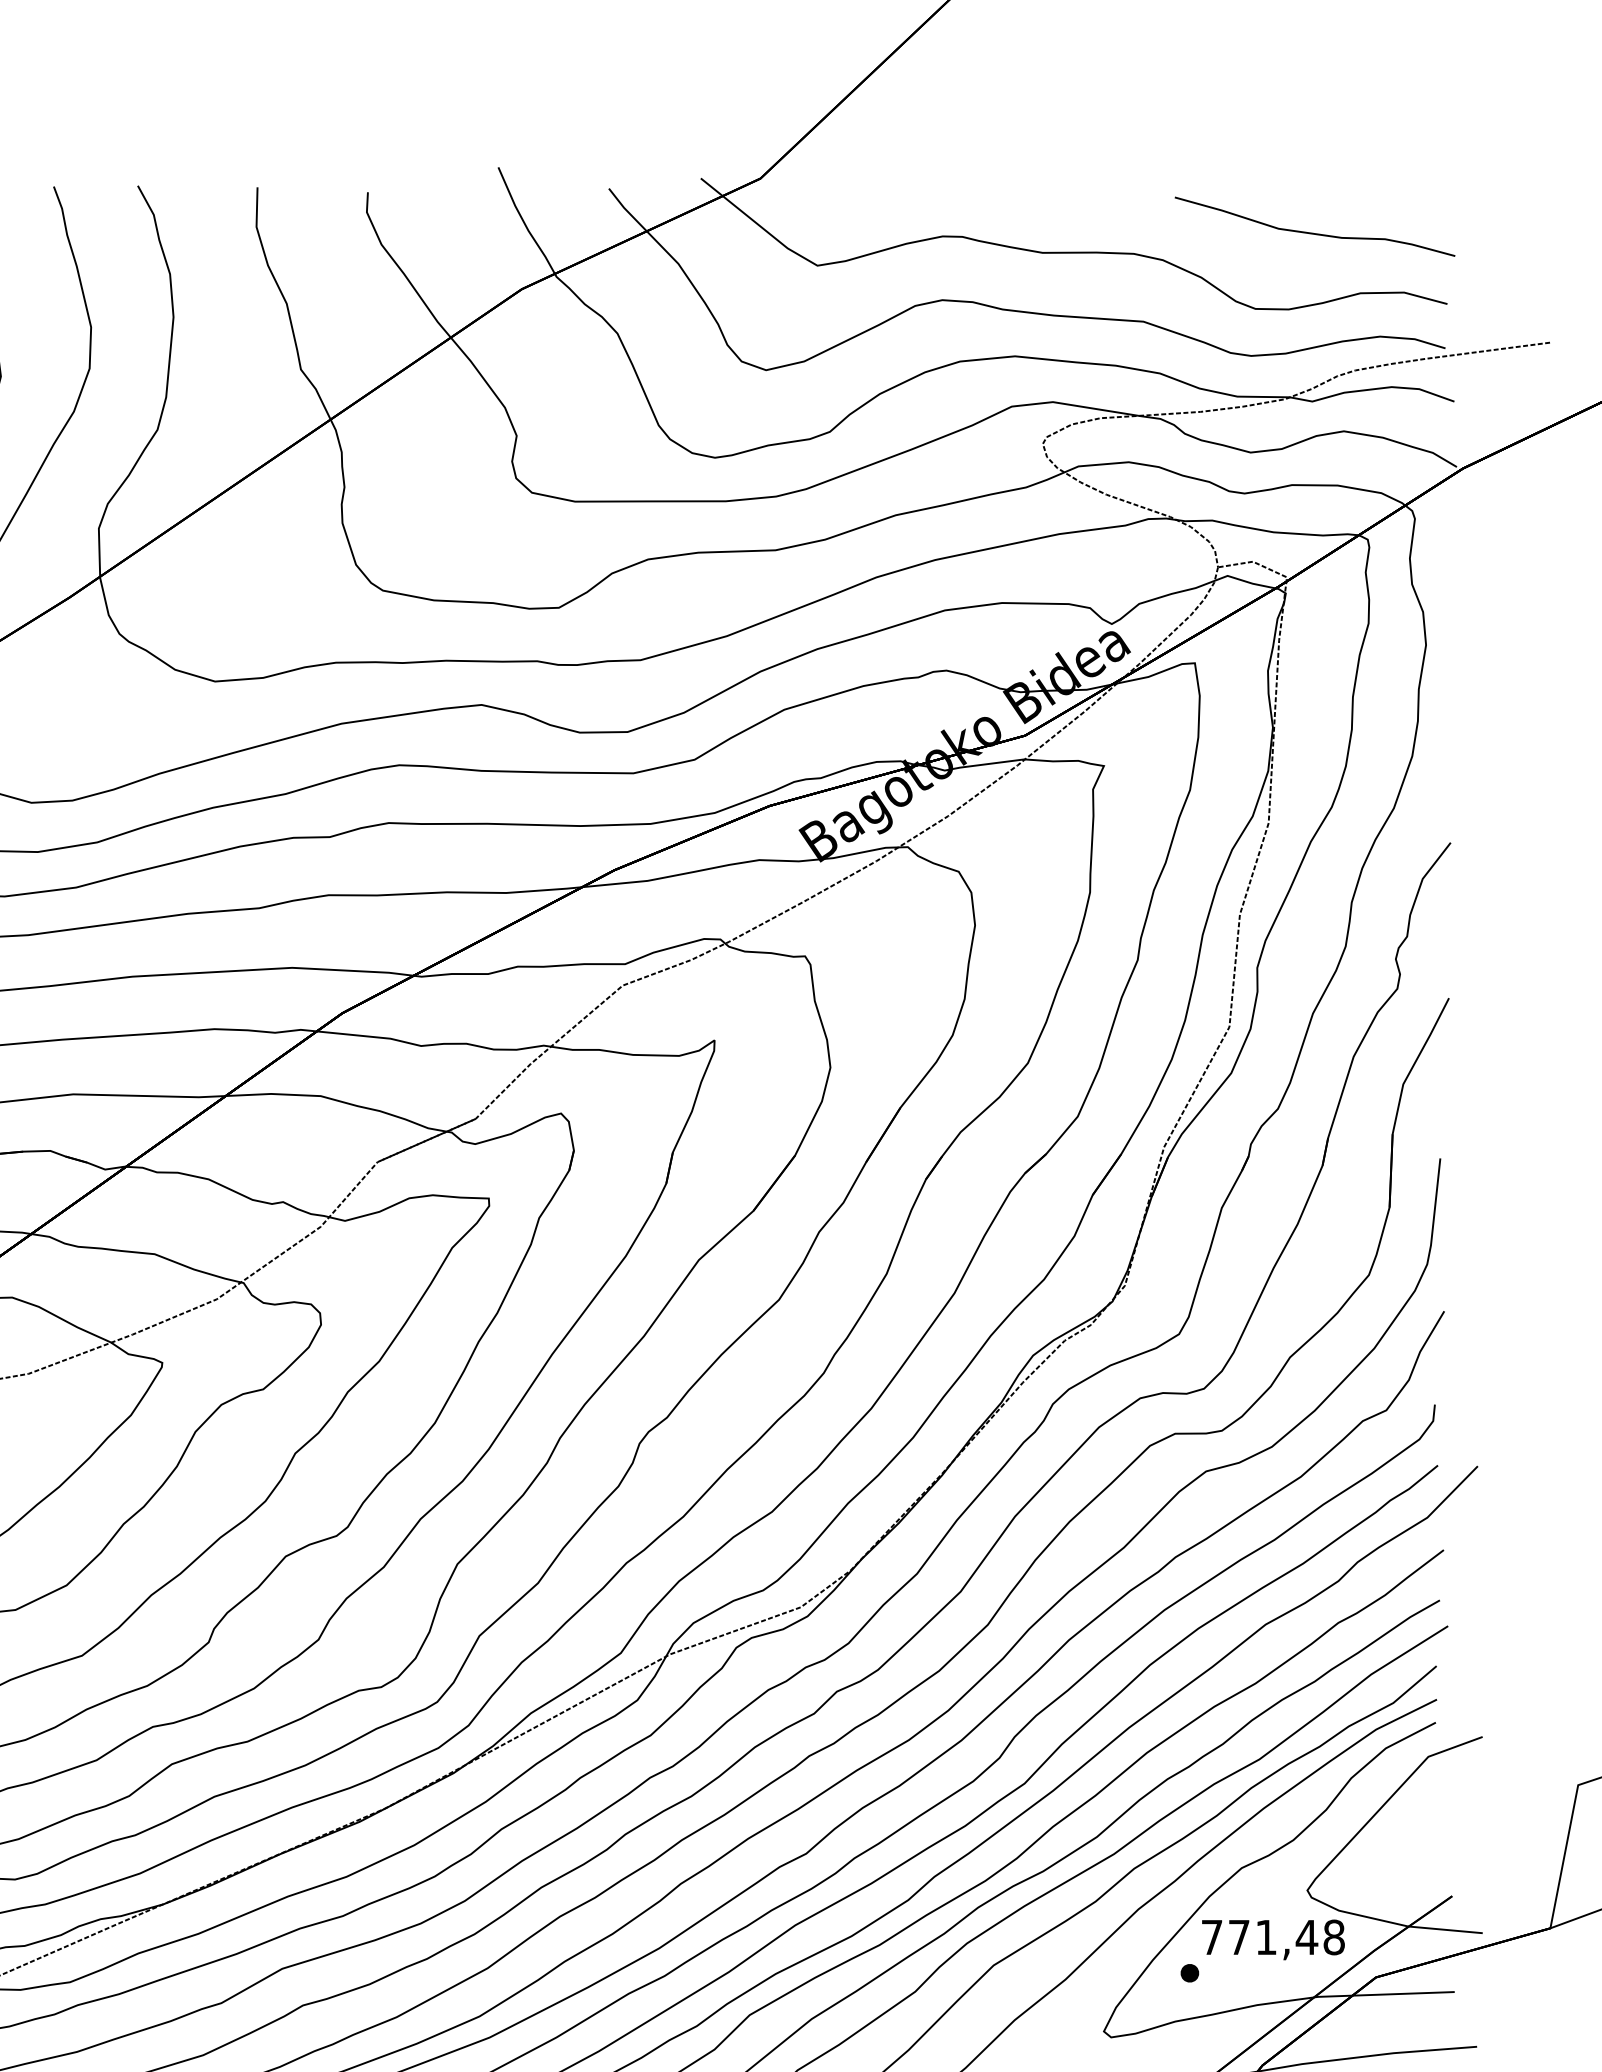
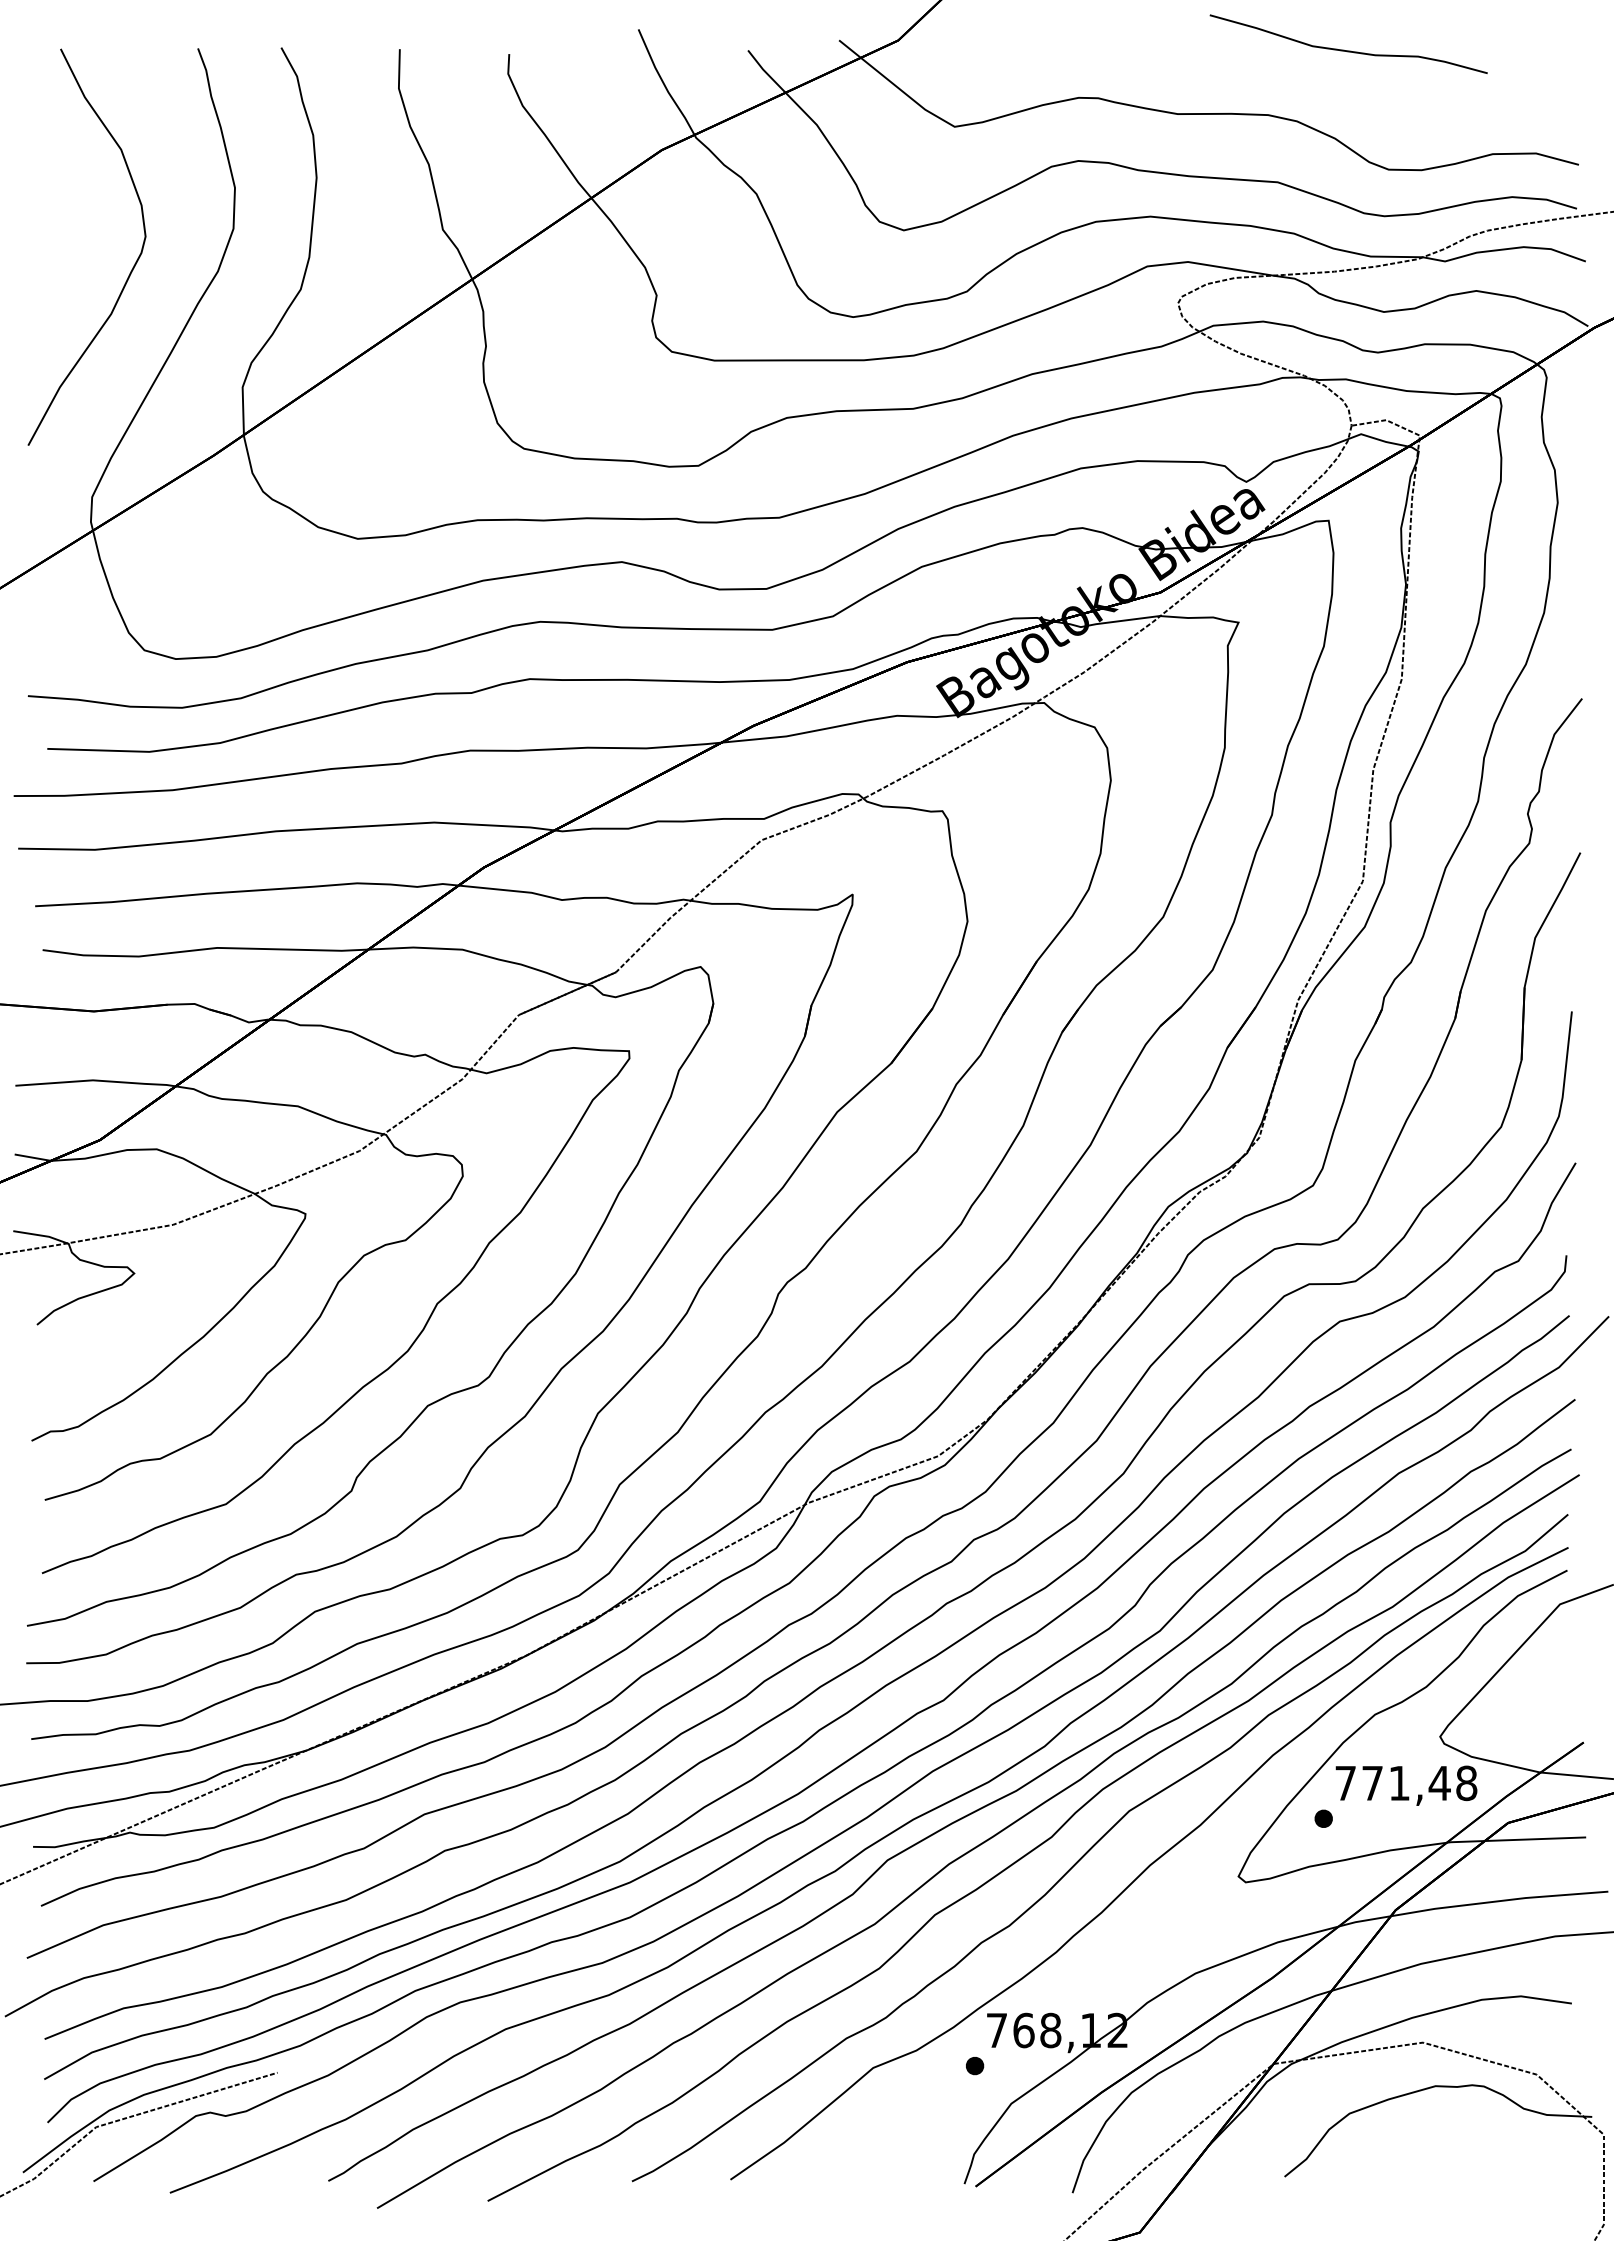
part: (1314, 233) -> (1348, 50), moved

